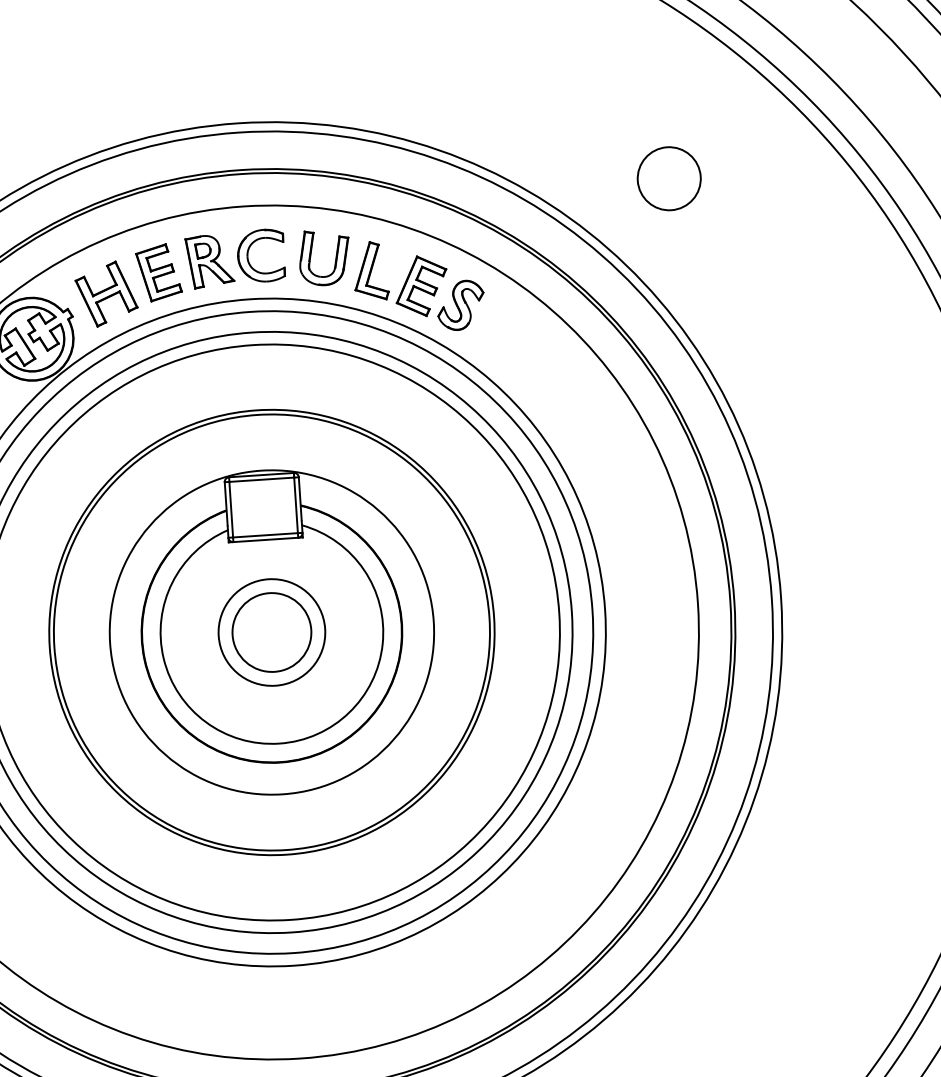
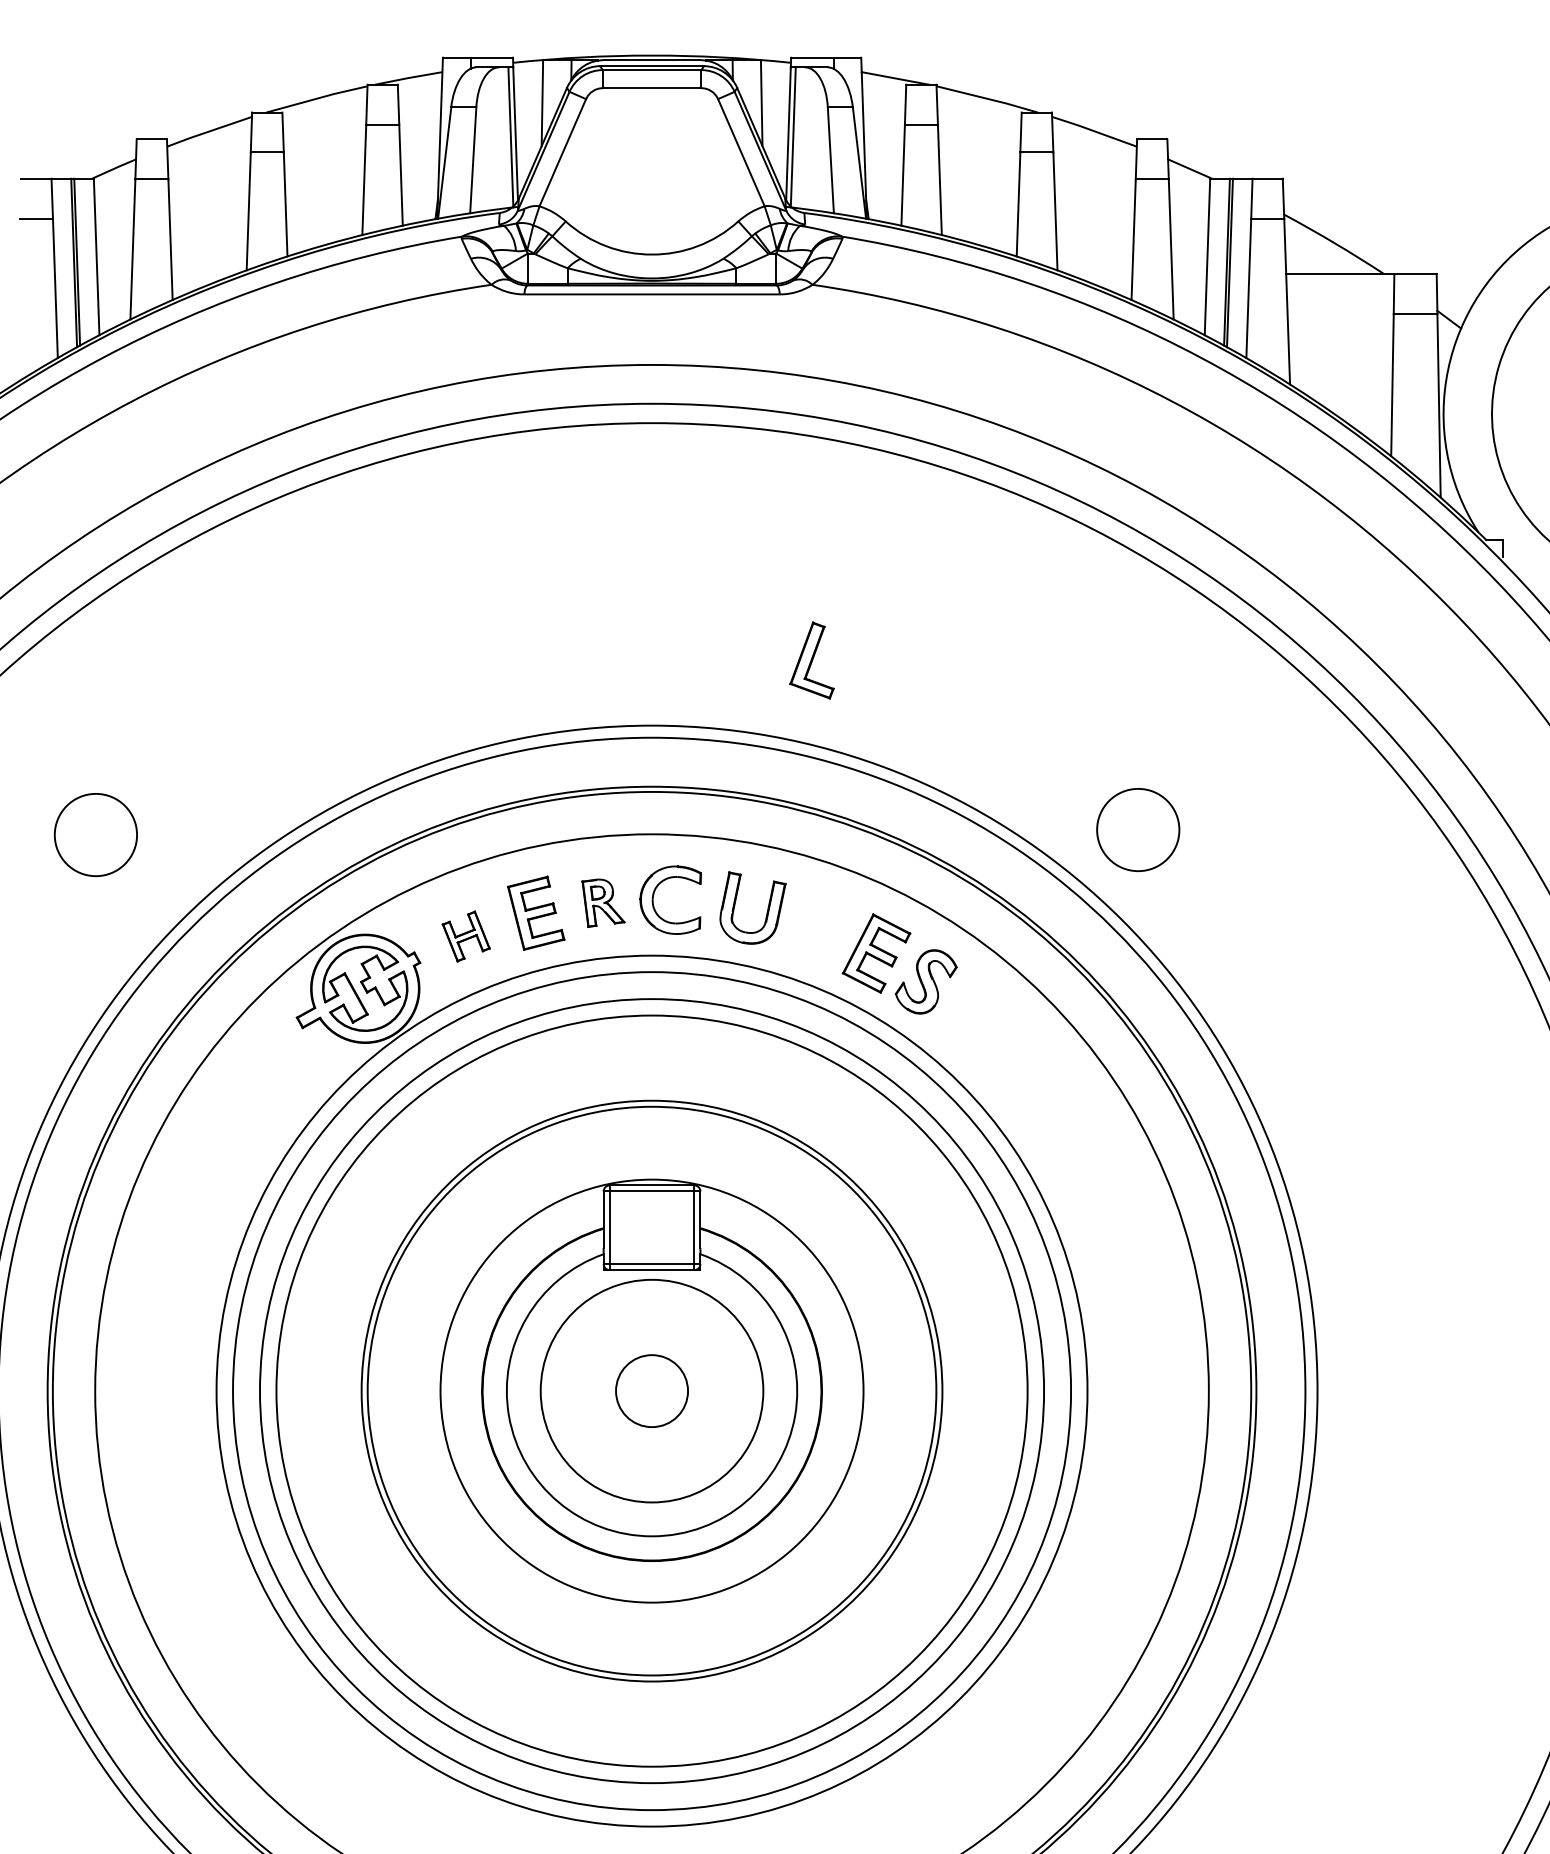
circle: (669, 179) -> (1138, 830), moved
part: (210, 261) -> (603, 903), size x0.7
part: (370, 271) -> (811, 660), moved
part: (106, 294) -> (466, 936), size x0.6
circle: (271, 632) -> (651, 1390), size x0.7
circle: (271, 632) -> (651, 1390), size x1.6

